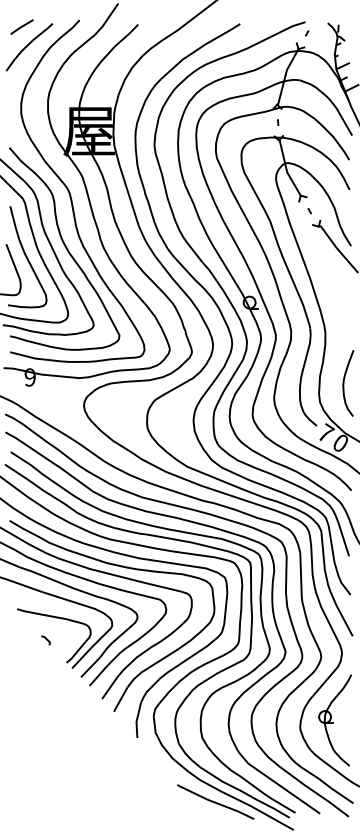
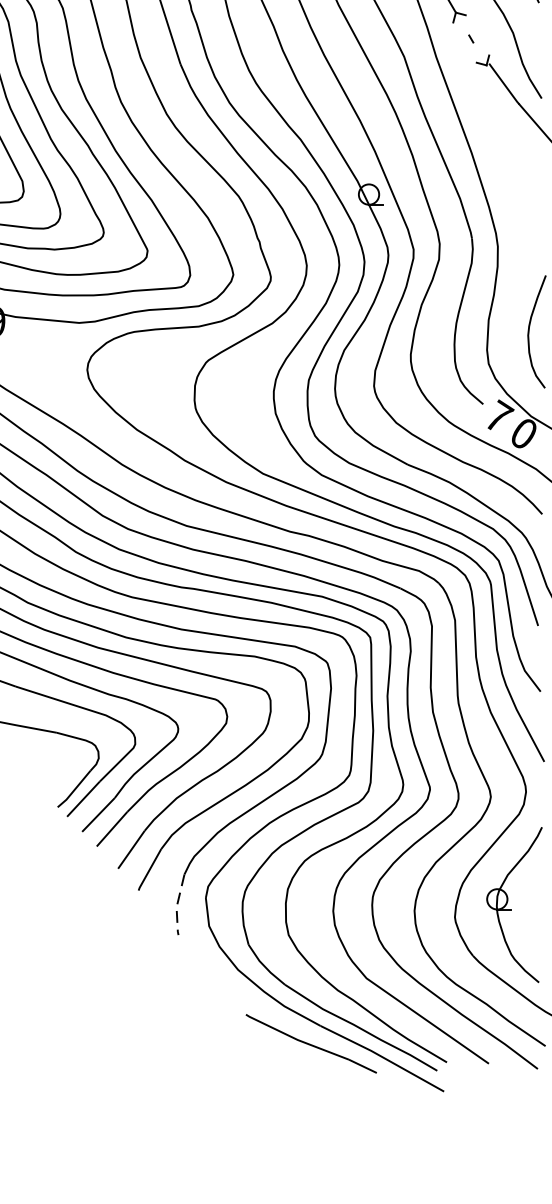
line: (45, 639) -> (21, 767), removed
line: (136, 721) -> (176, 906), solid -> dashed

